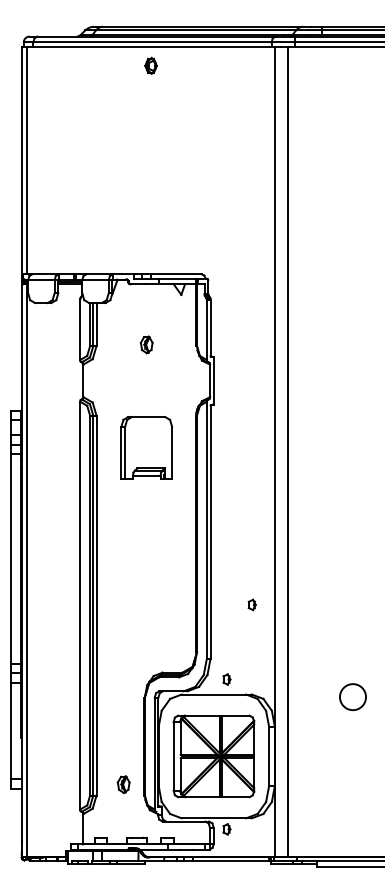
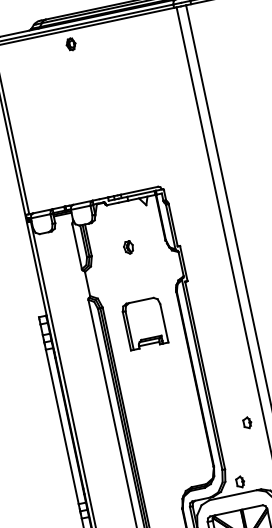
part: (150, 65) -> (70, 44), moved
part: (251, 604) -> (246, 422), size x1.4
part: (226, 679) -> (240, 482), size x1.4

